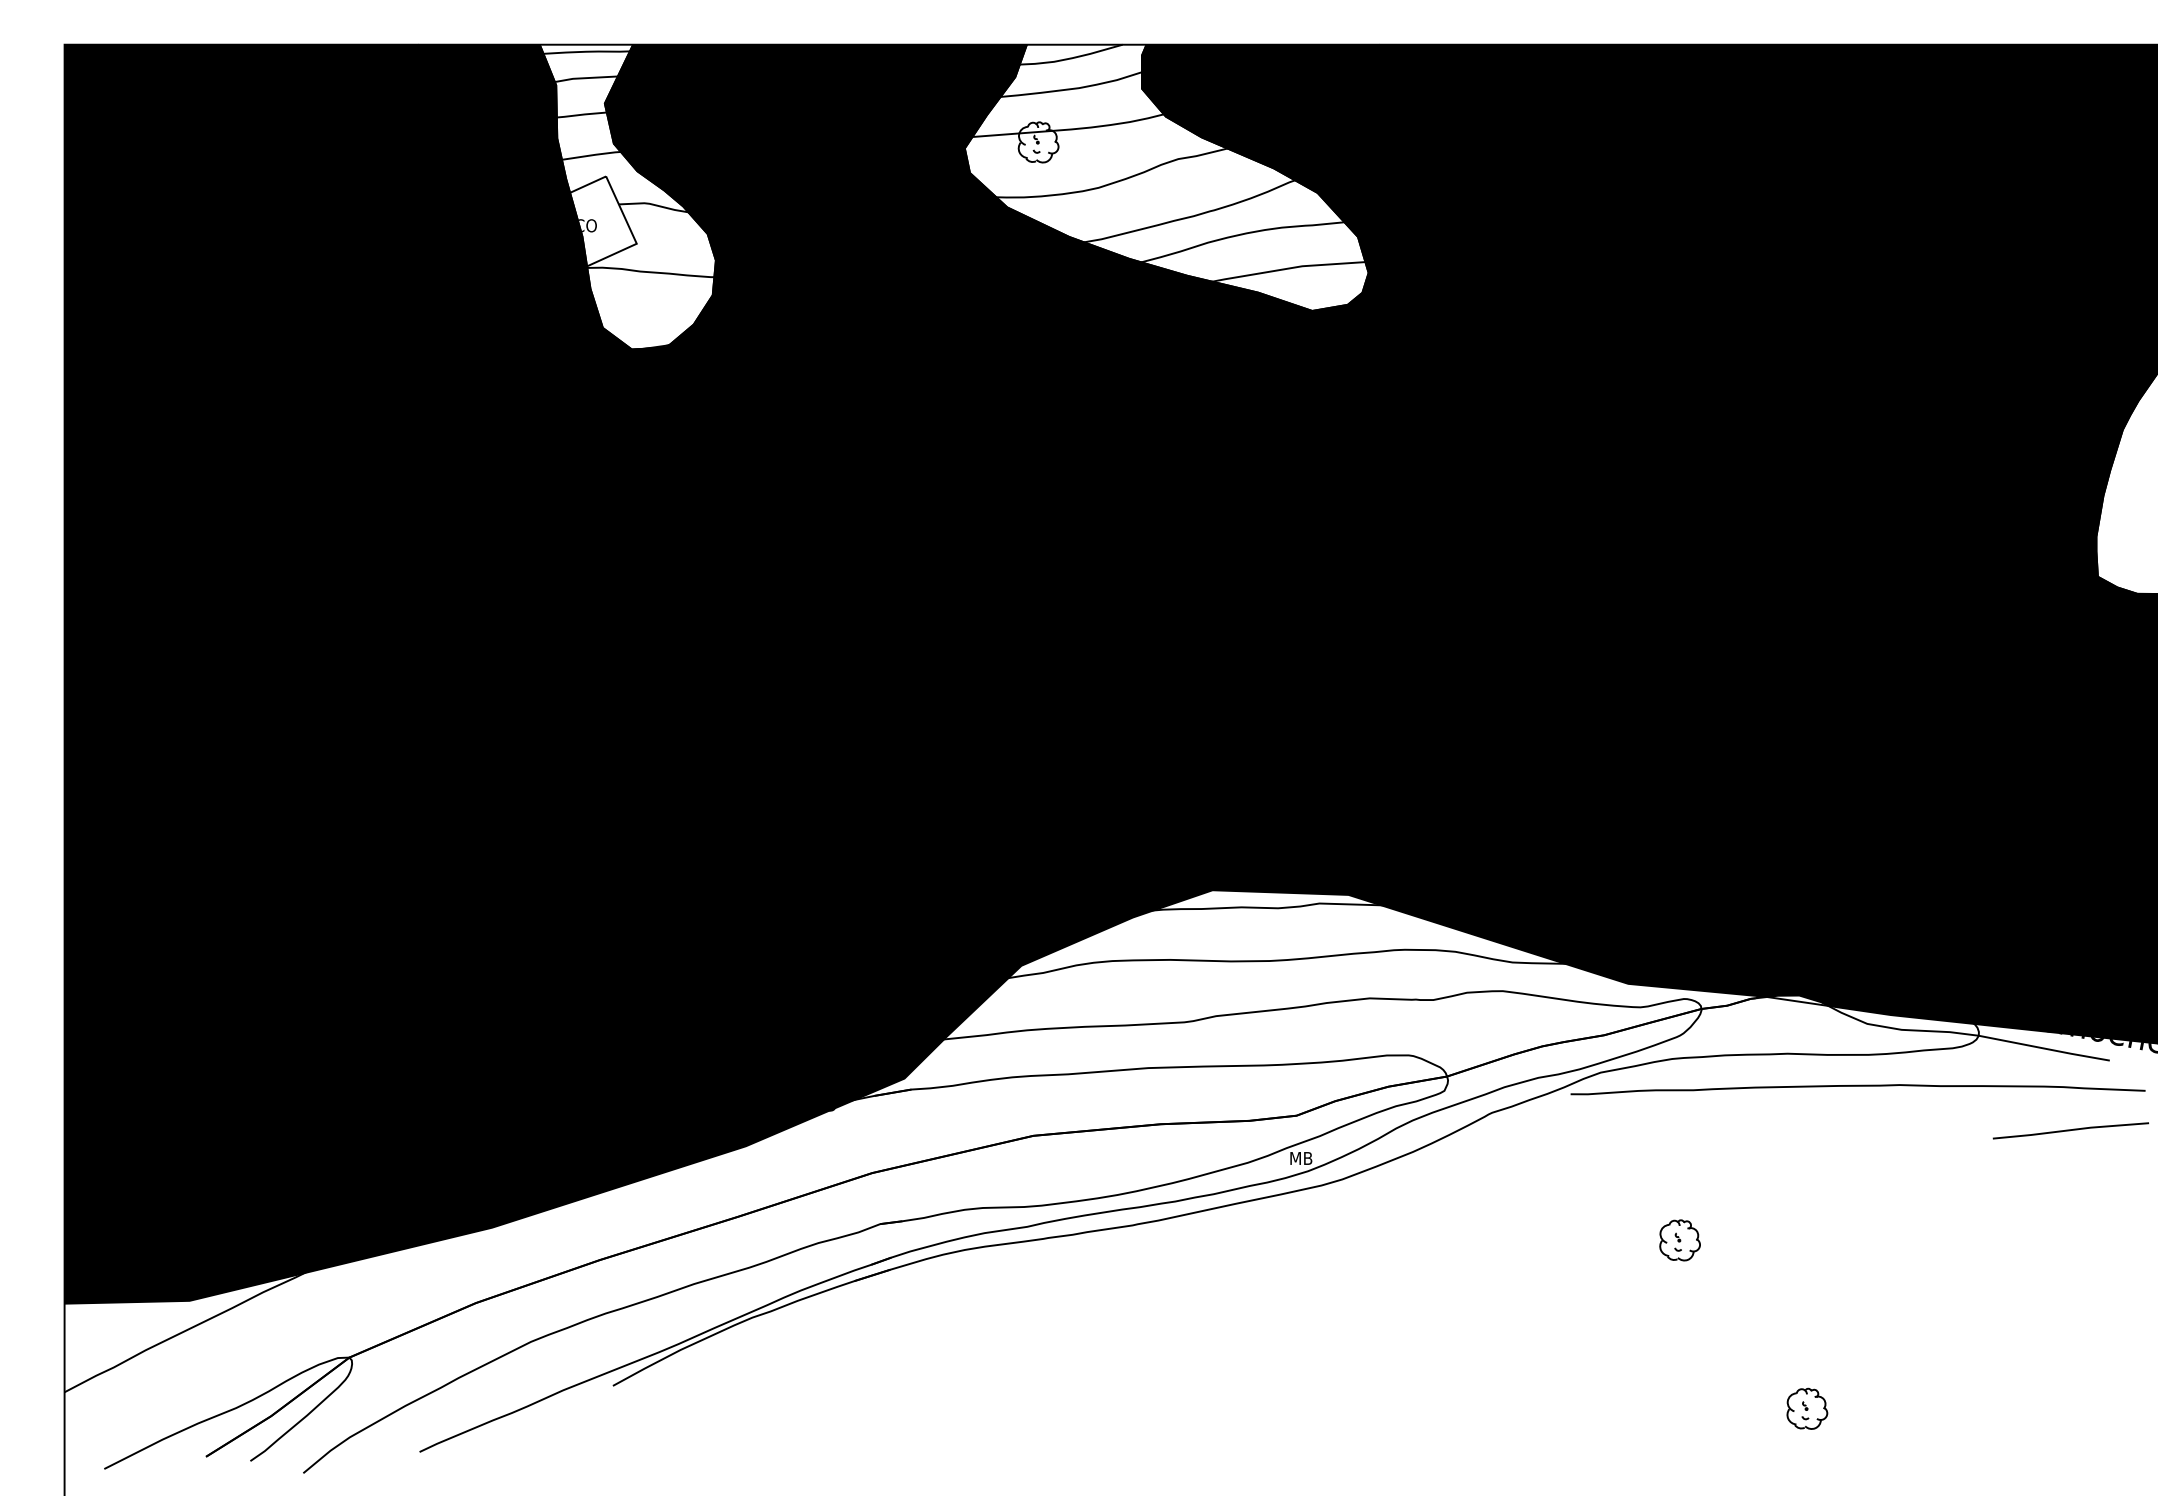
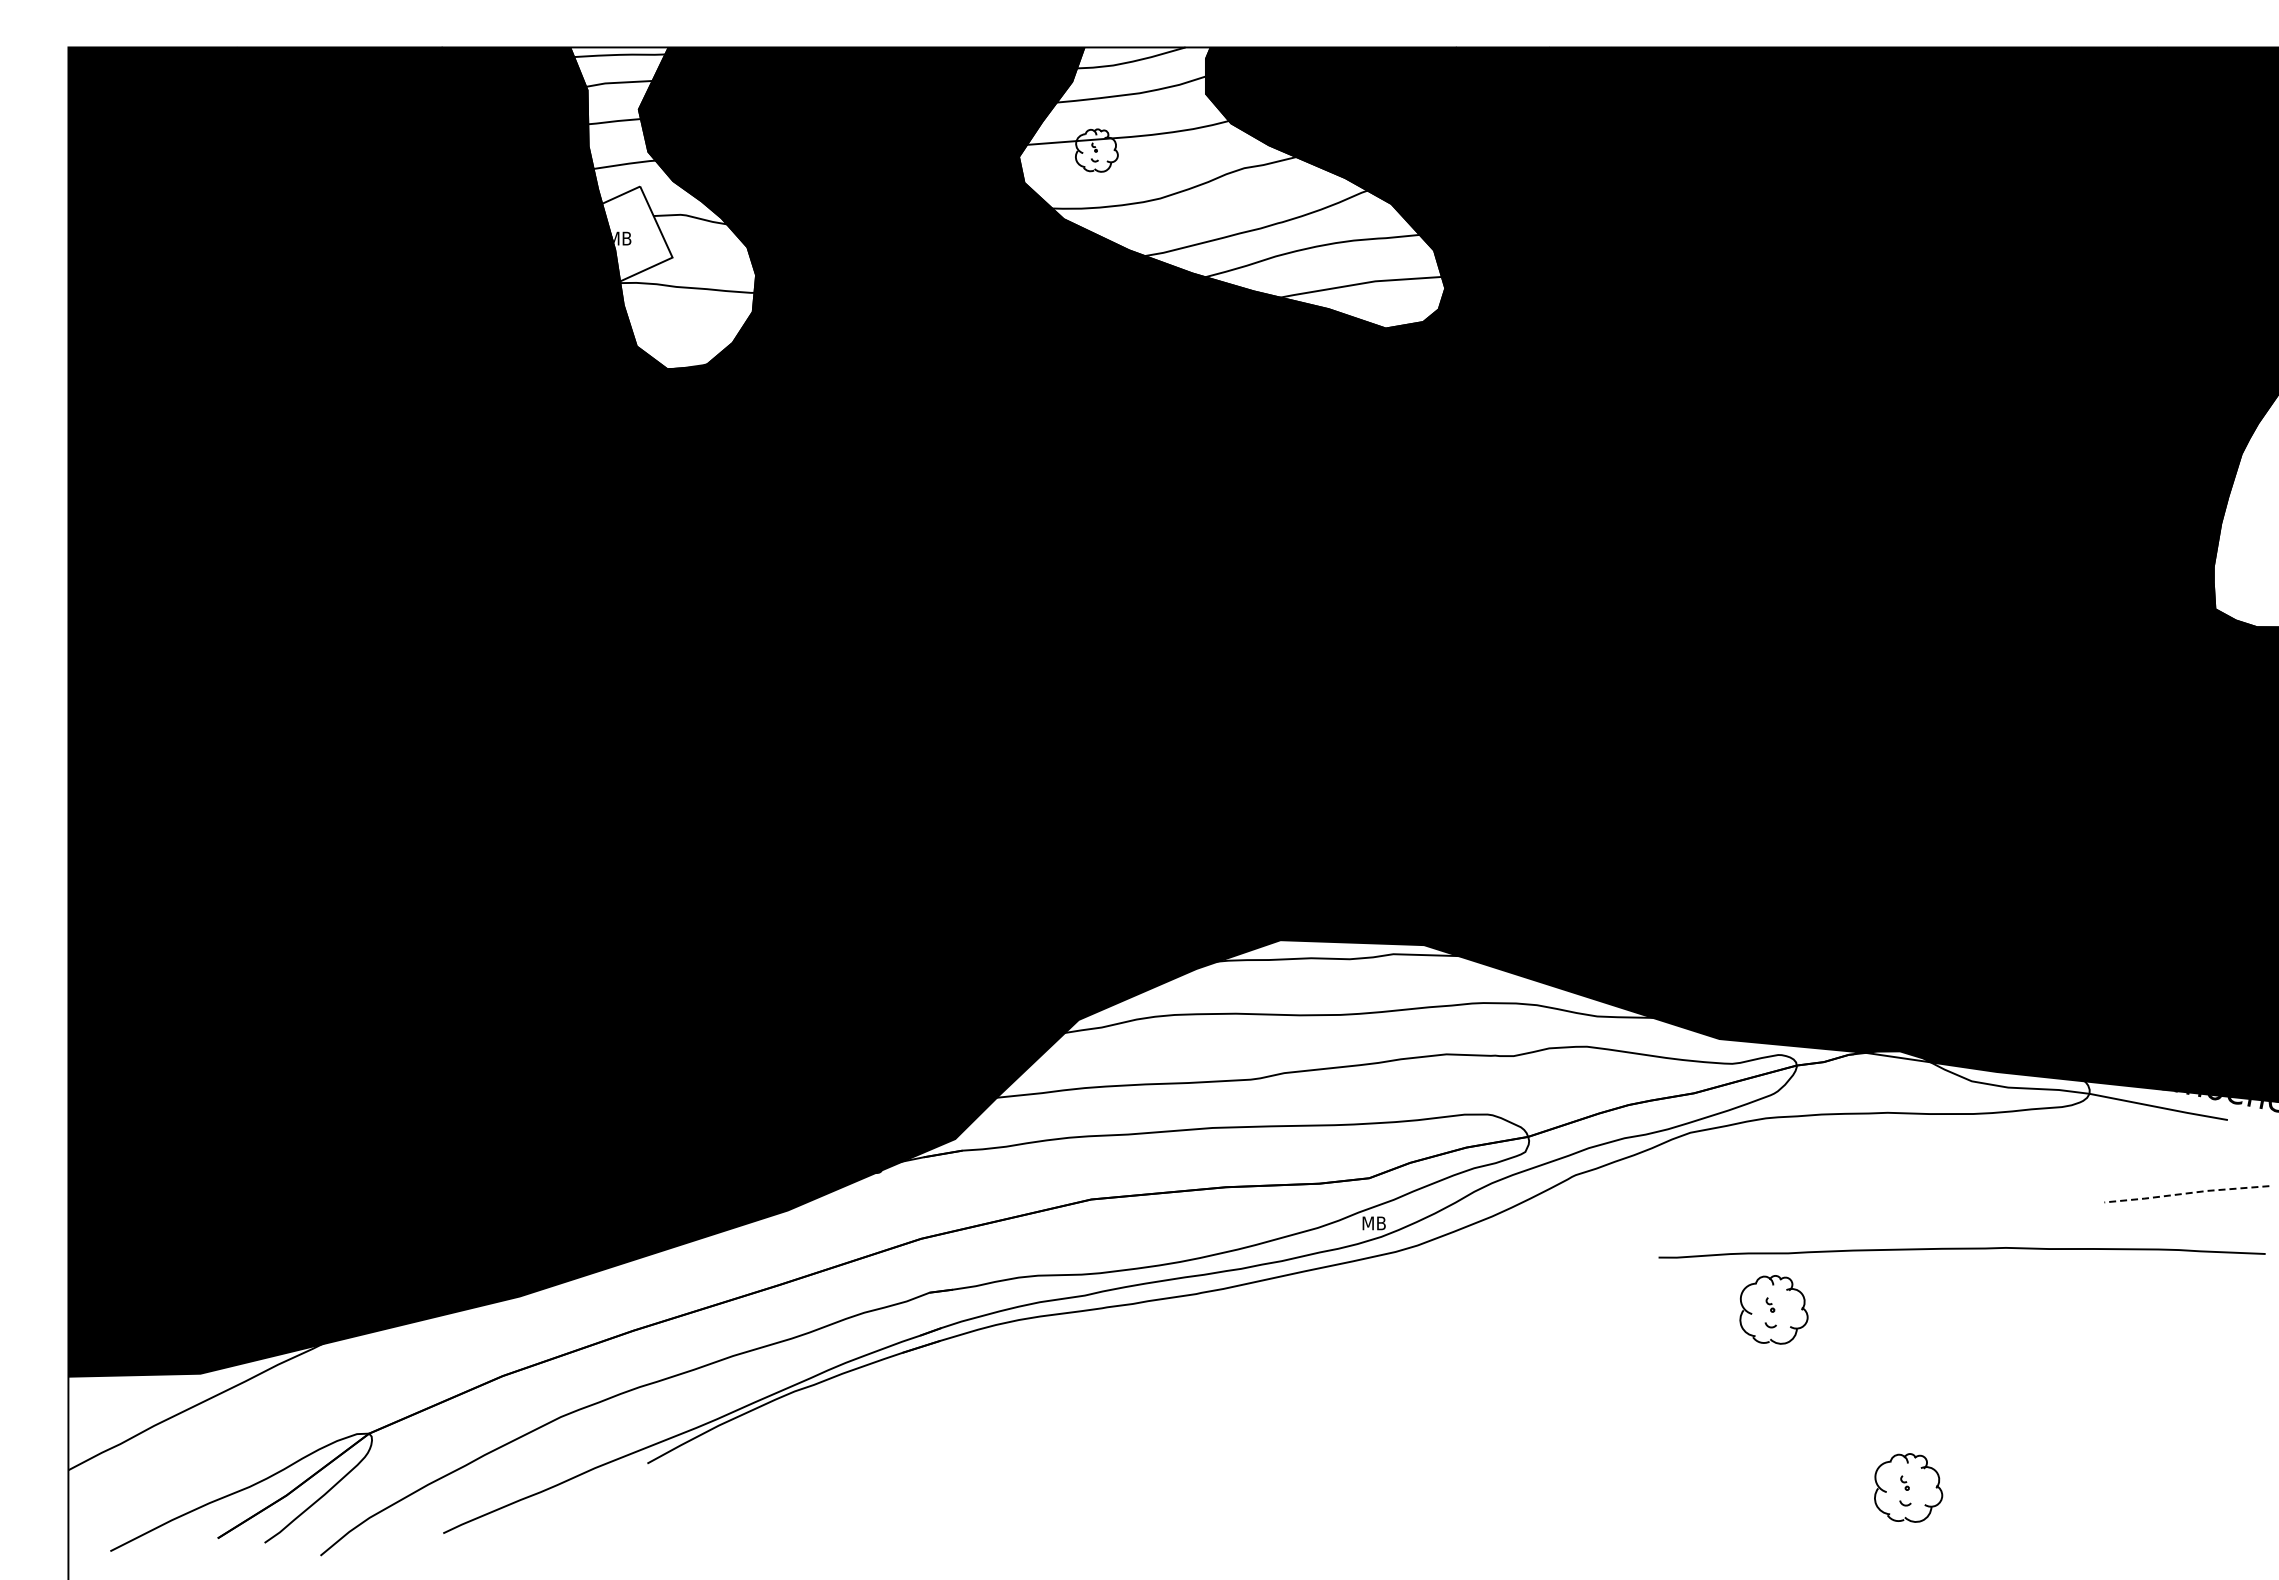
text: (588, 225) -> (621, 238), CO -> MB
curve: (1857, 1086) -> (1961, 1249), moved
line: (2070, 1130) -> (2186, 1193), solid -> dashed
part: (1680, 1240) -> (1774, 1309), size x1.6
part: (1807, 1408) -> (1908, 1487), size x1.6

